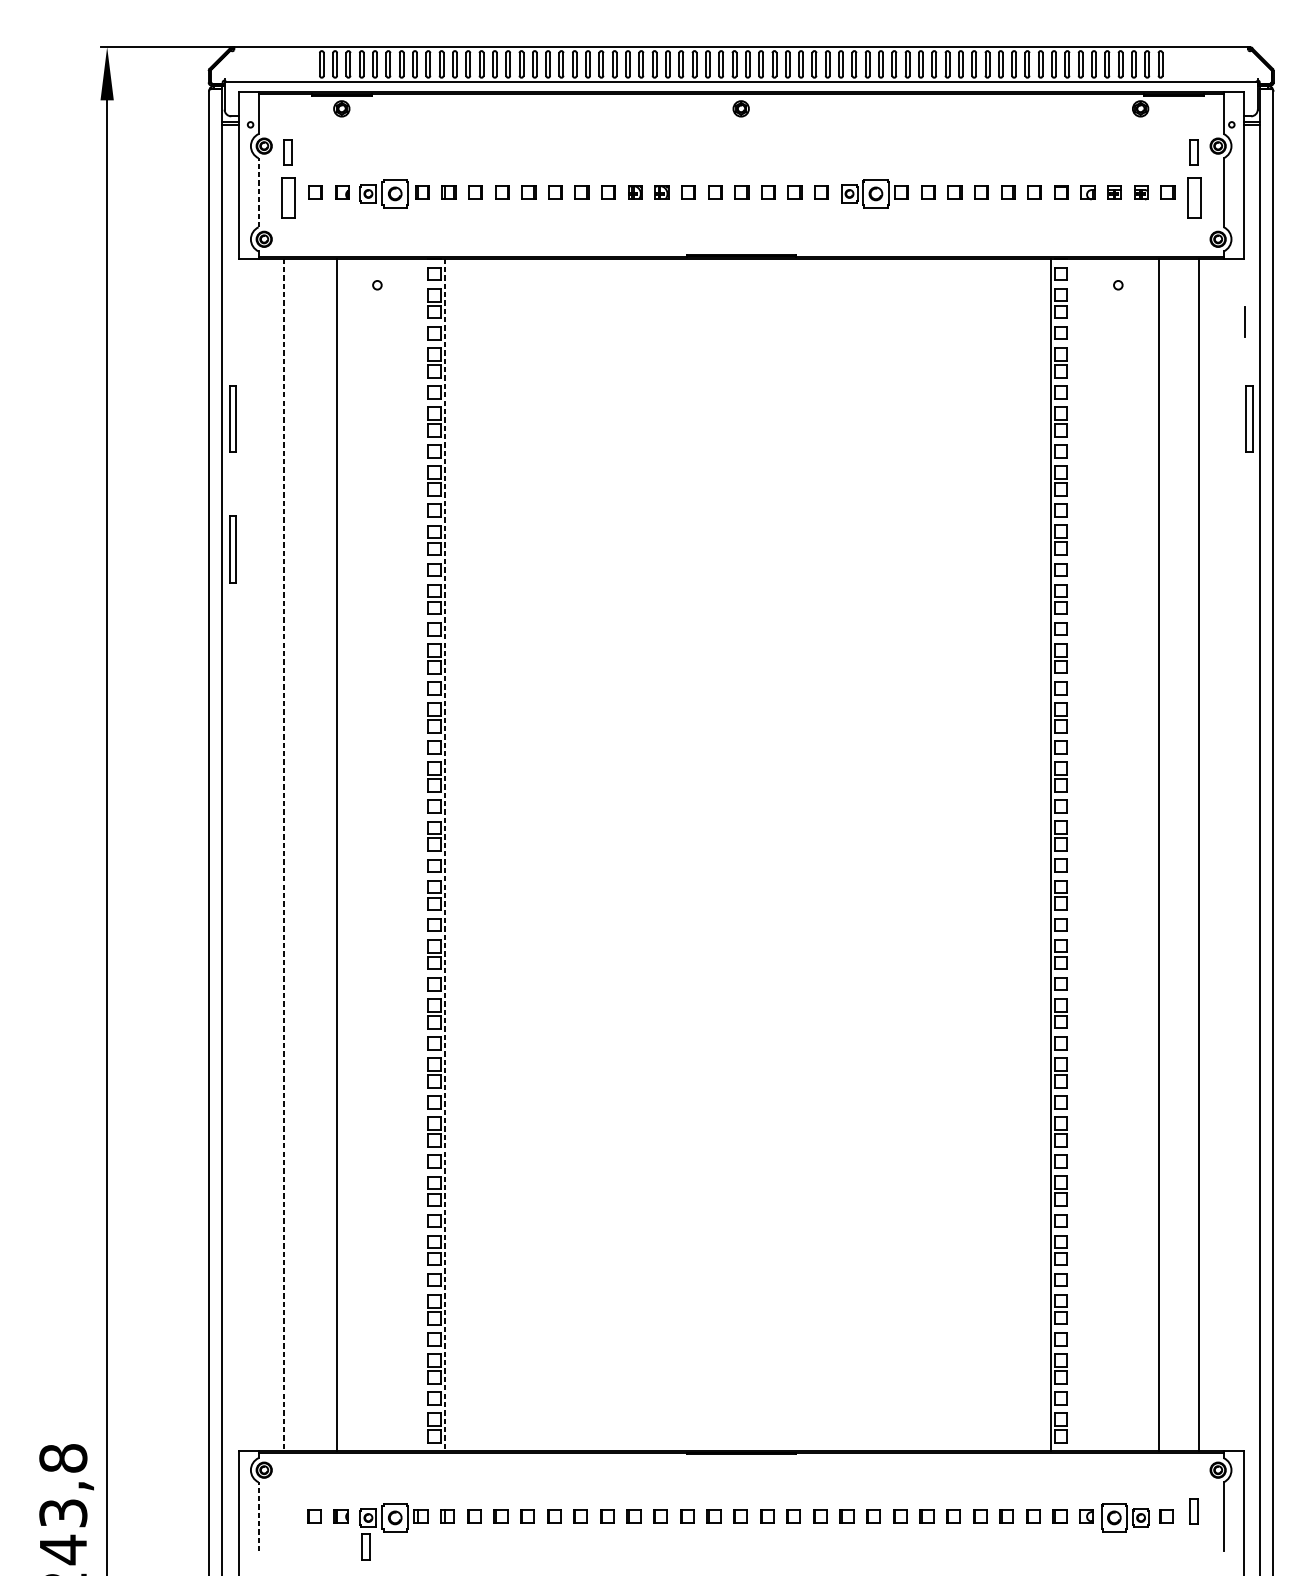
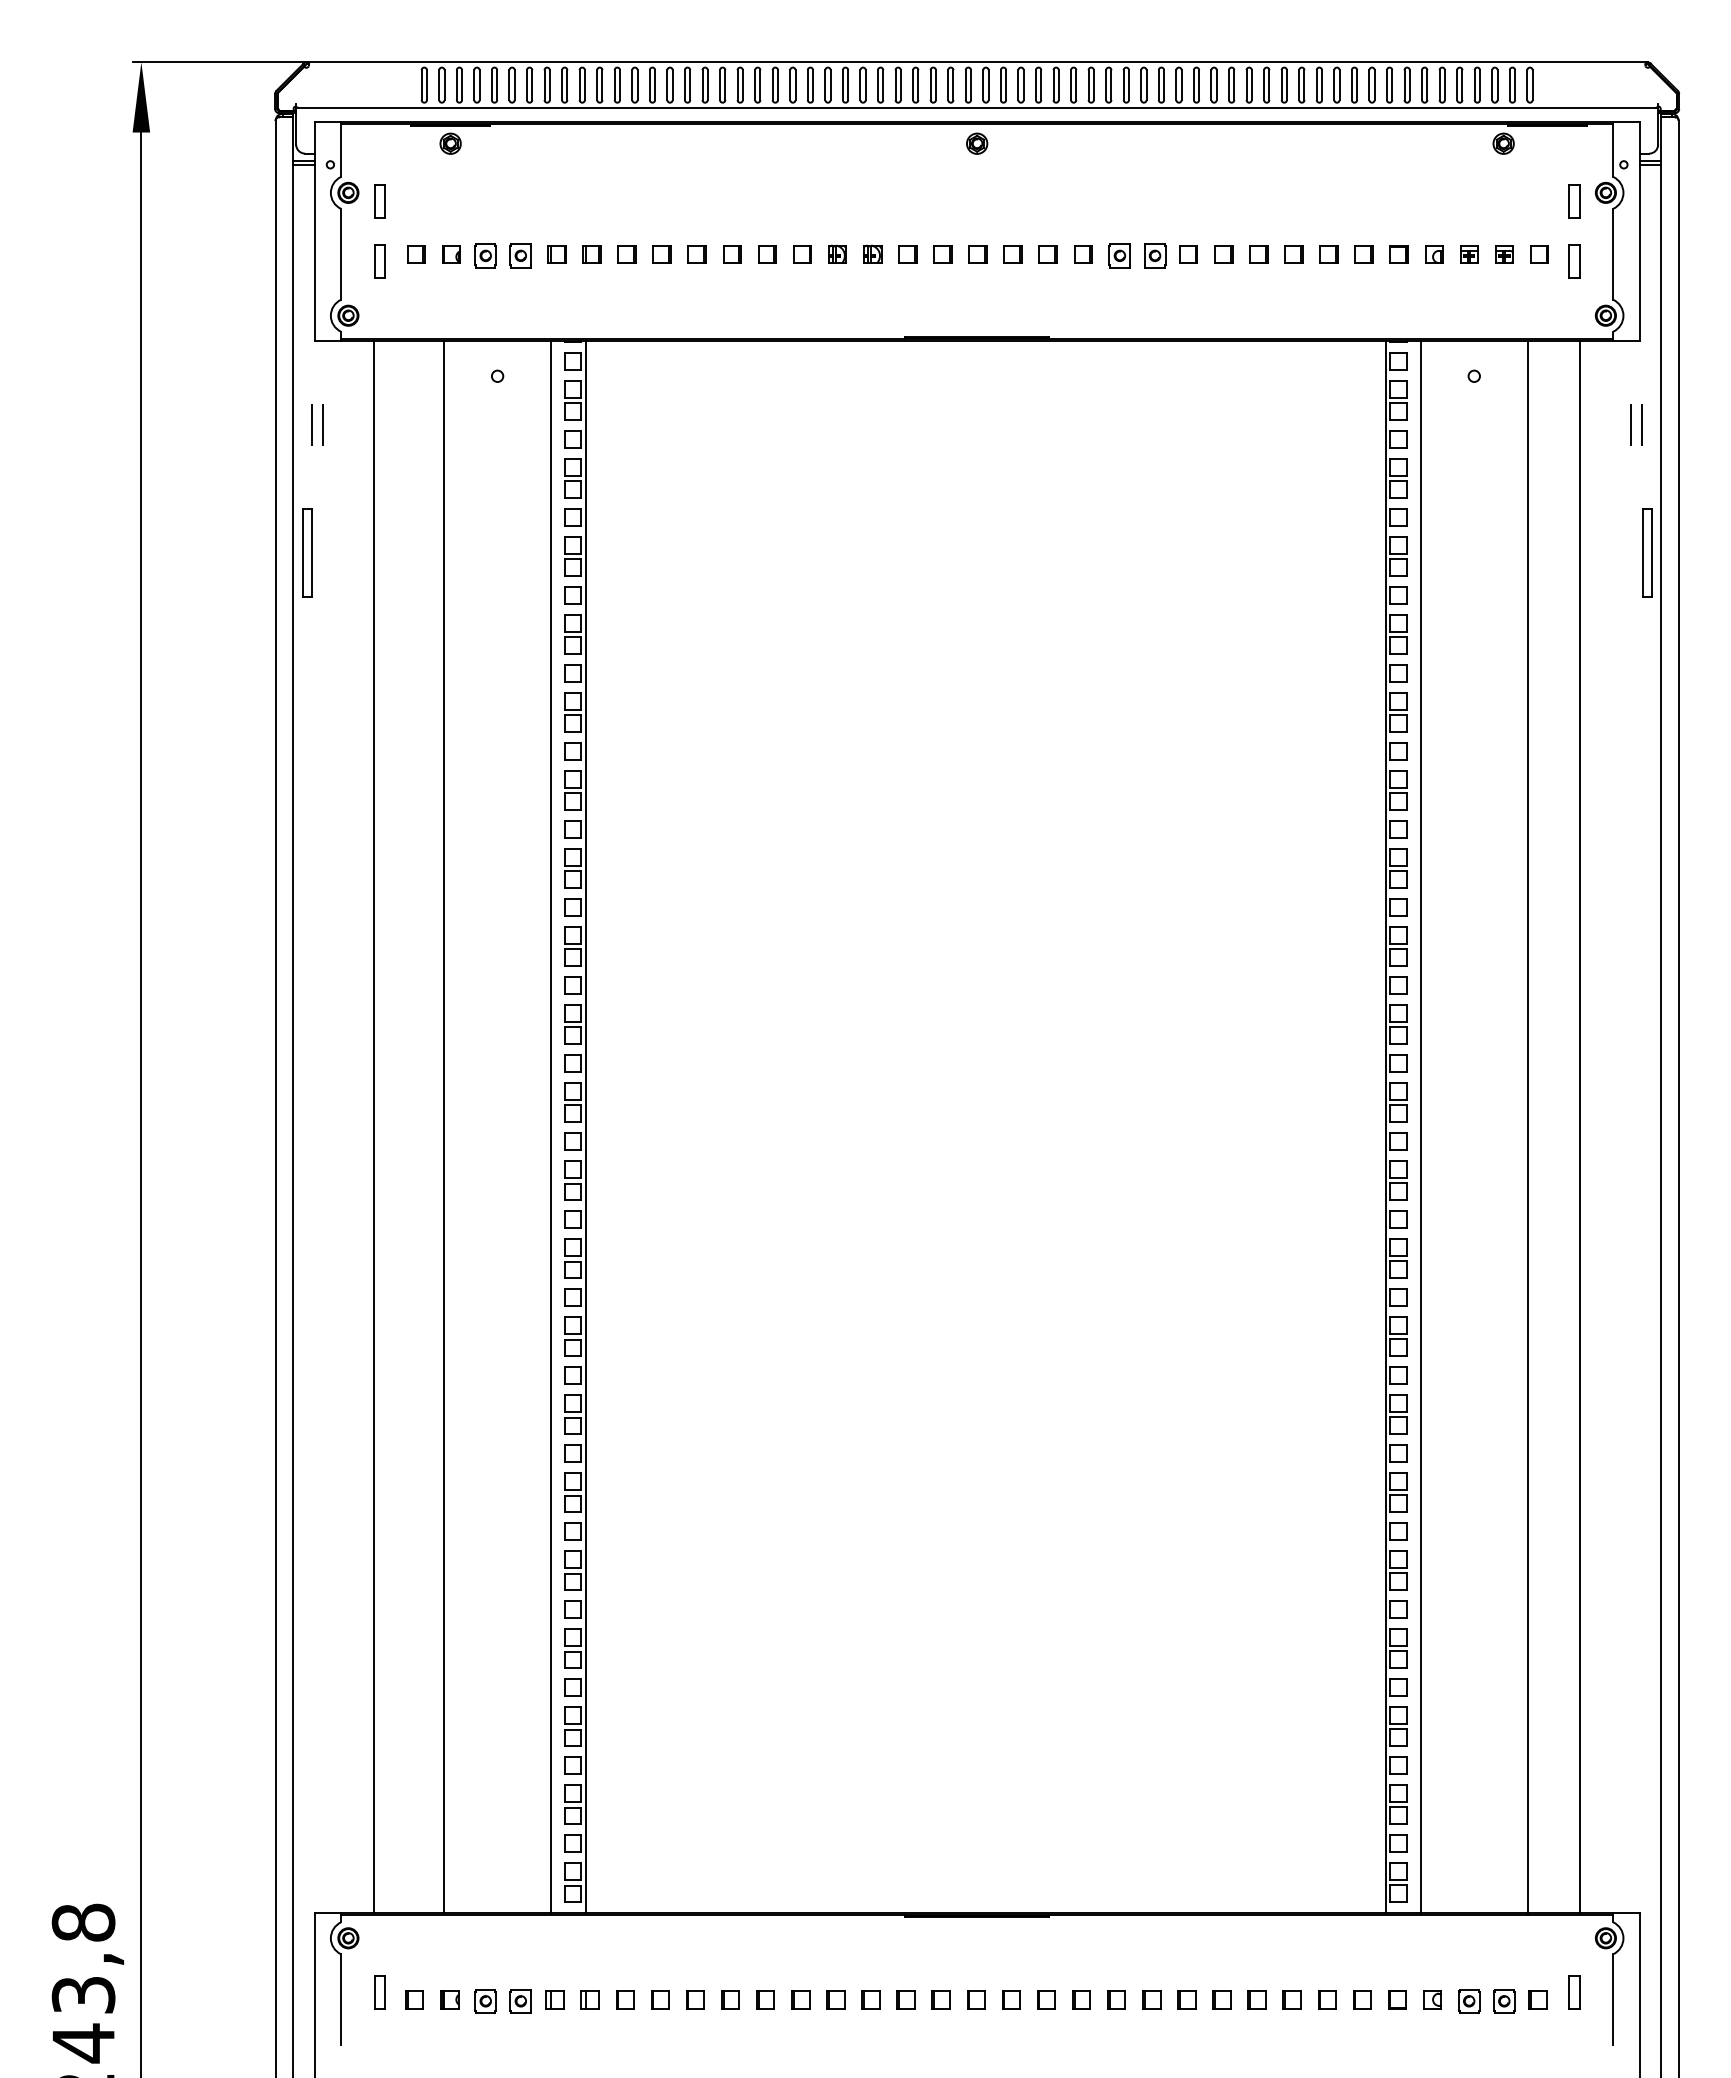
line: (258, 192) -> (340, 254), dashed -> solid
part: (394, 193) -> (520, 255), size x0.62
part: (876, 193) -> (1155, 255), size x0.62
part: (287, 198) -> (379, 261), size x0.62
part: (1194, 198) -> (1574, 261), size x0.62
line: (236, 321) -> (312, 424), added
line: (244, 321) -> (322, 424), added
line: (1236, 321) -> (1630, 424), added
part: (233, 549) -> (307, 724), removed
line: (418, 854) -> (551, 1126), added
line: (1077, 854) -> (1420, 1126), added
line: (283, 855) -> (373, 1127), dashed -> solid
line: (444, 855) -> (586, 1127), dashed -> solid
line: (258, 1516) -> (340, 1999), dashed -> solid
part: (394, 1518) -> (520, 2001), size x0.62
part: (1114, 1518) -> (1469, 2001), size x0.62
part: (365, 1546) -> (379, 1992), moved

